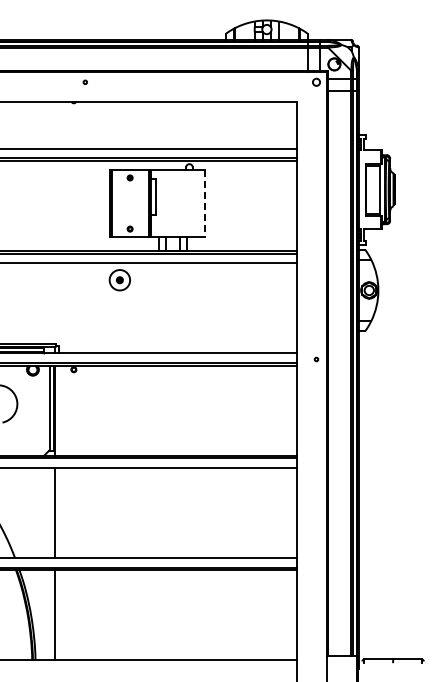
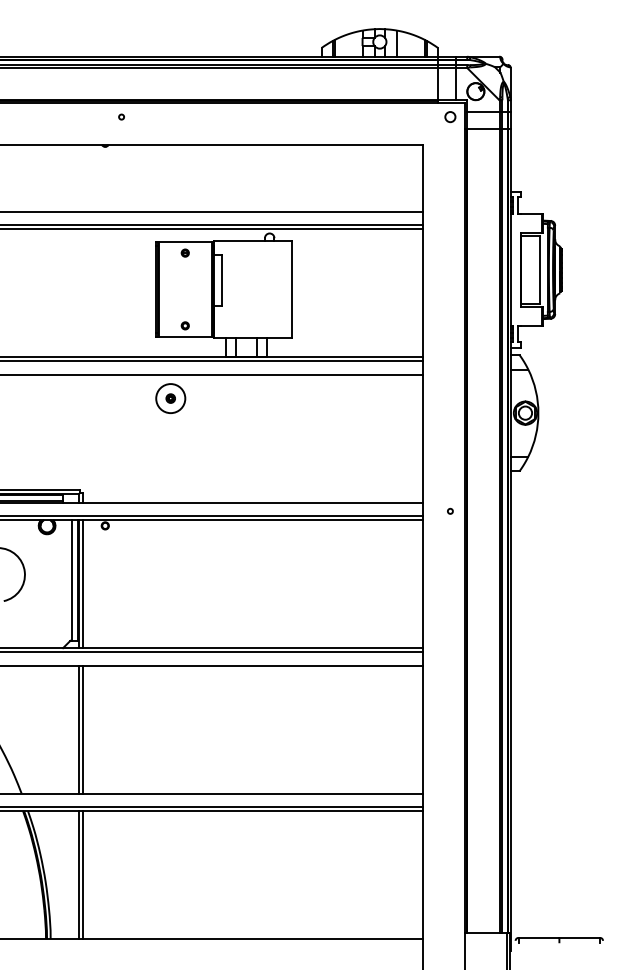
line: (204, 203) -> (291, 289), dashed -> solid
line: (58, 410) -> (83, 583), added
line: (58, 512) -> (83, 728), added
line: (58, 615) -> (83, 875), added

